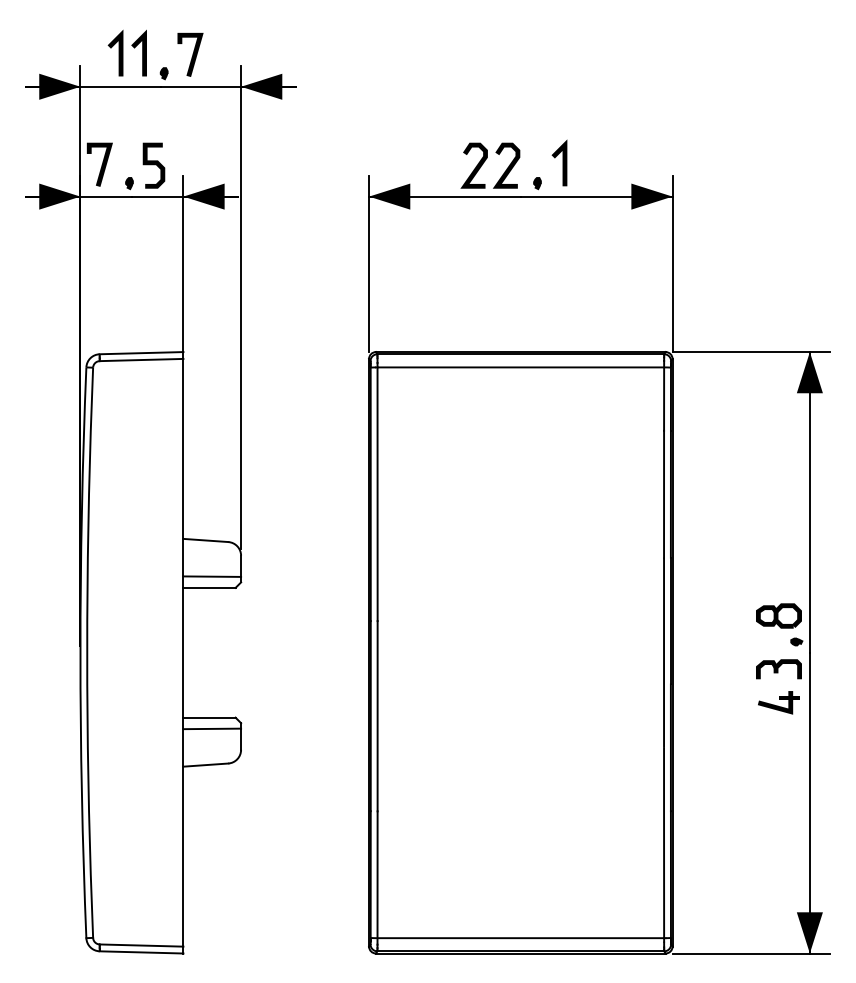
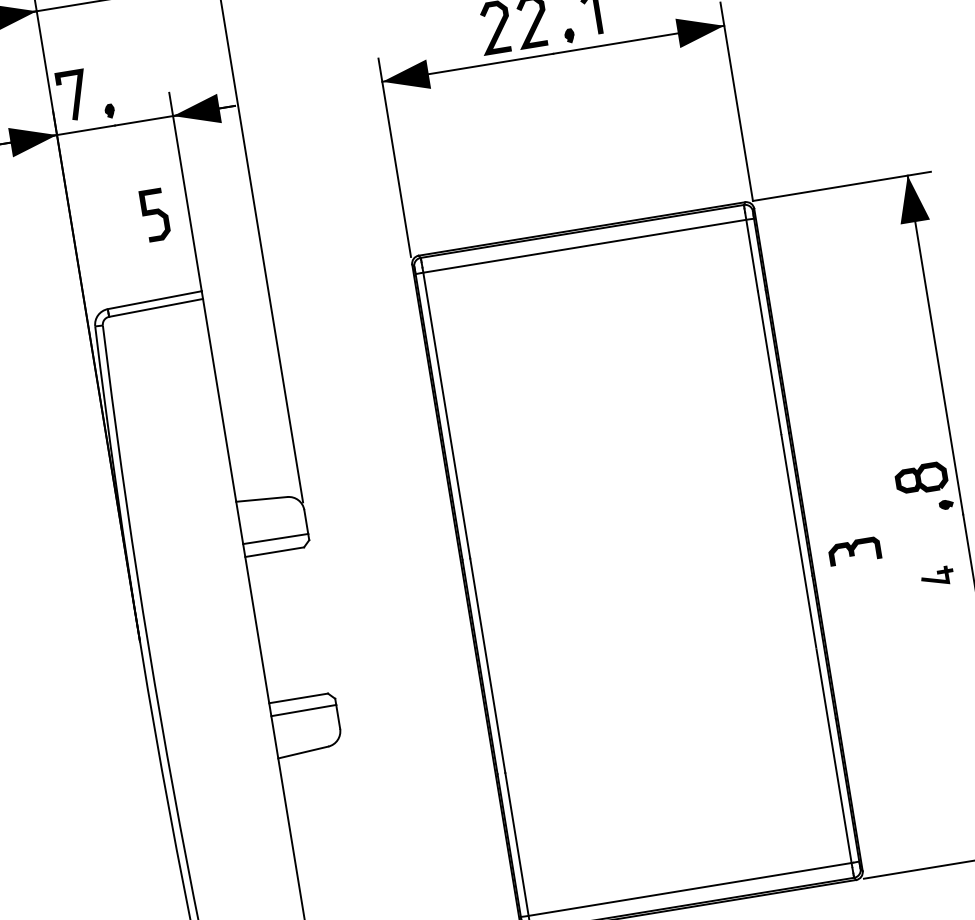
curve: (153, 165) -> (154, 214), moved
part: (778, 669) -> (854, 551), moved
part: (778, 702) -> (937, 576), size x0.7

